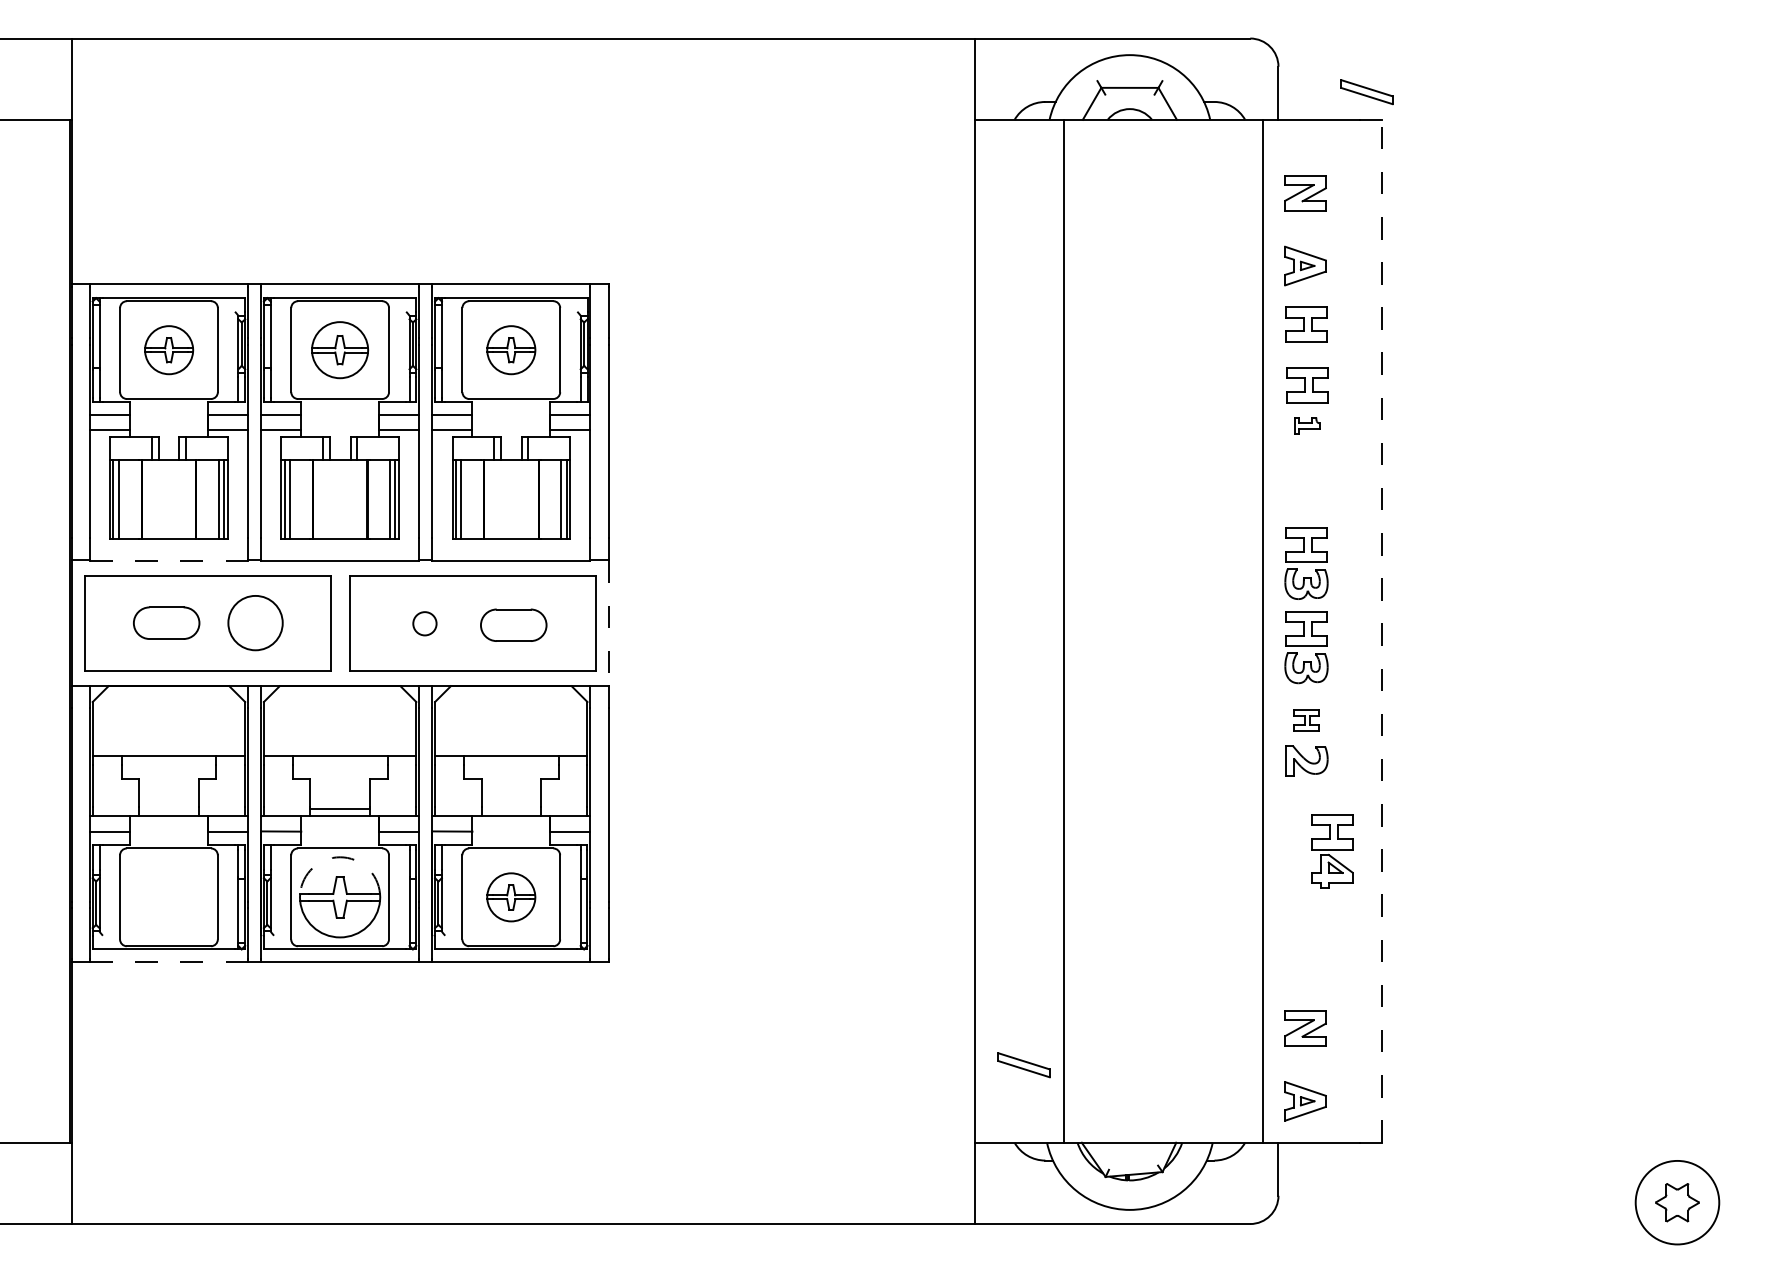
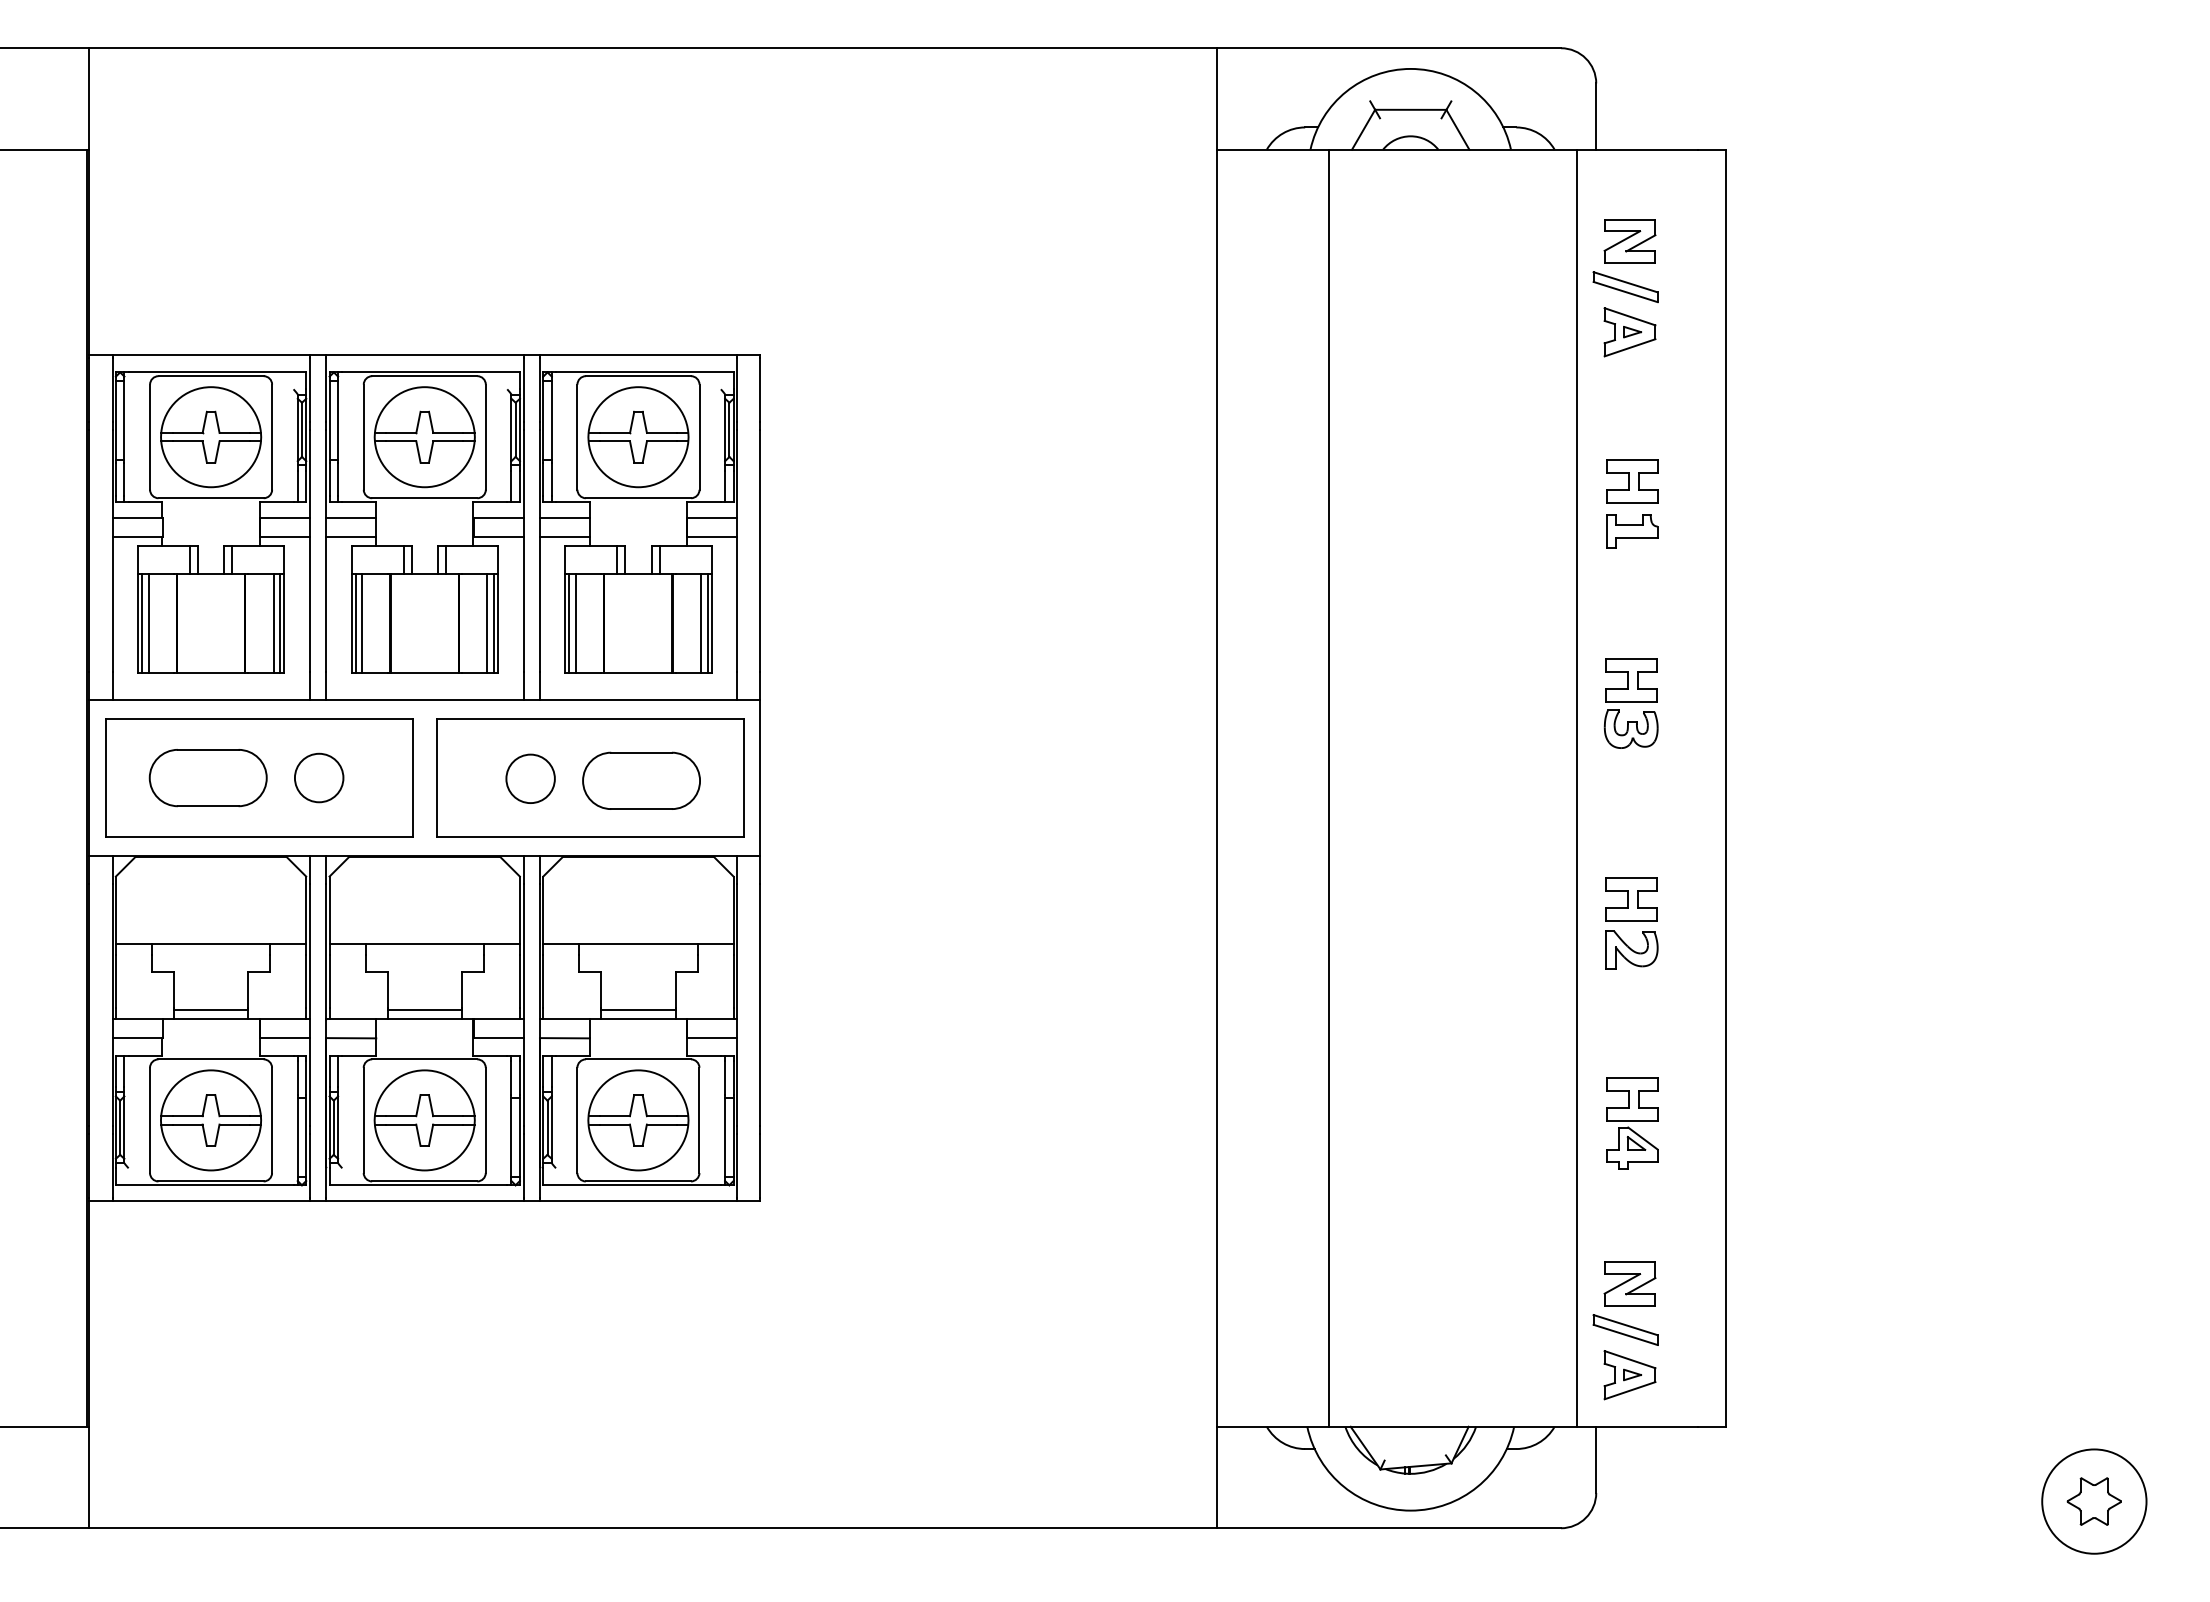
part: (1366, 91) -> (1625, 286), moved
part: (1306, 324) -> (1631, 405), removed
part: (169, 350) -> (211, 437), size x1.67
part: (339, 350) -> (424, 437), size x1.43
part: (511, 350) -> (638, 437), size x1.67
part: (1307, 425) -> (1632, 531), size x1.67
line: (169, 560) -> (211, 699), dashed -> solid
circle: (255, 622) -> (318, 777), size x0.71
part: (166, 623) -> (207, 778), size x1.43
circle: (424, 623) -> (530, 778), size x1.67
line: (609, 623) -> (760, 778), dashed -> solid
part: (513, 625) -> (641, 780), size x1.43
line: (1382, 631) -> (1725, 788), dashed -> solid
part: (1305, 647) -> (1630, 808), removed
part: (1306, 720) -> (1631, 899), size x1.67
line: (168, 809) -> (210, 1010), added
line: (511, 809) -> (638, 1010), added
part: (1332, 851) -> (1632, 1123), moved
arc: (339, 857) -> (424, 1070), dashed -> solid
part: (168, 897) -> (210, 1120), added
part: (511, 897) -> (638, 1120), size x1.67
line: (169, 961) -> (211, 1200), dashed -> solid
part: (1023, 1064) -> (1625, 1329), moved

